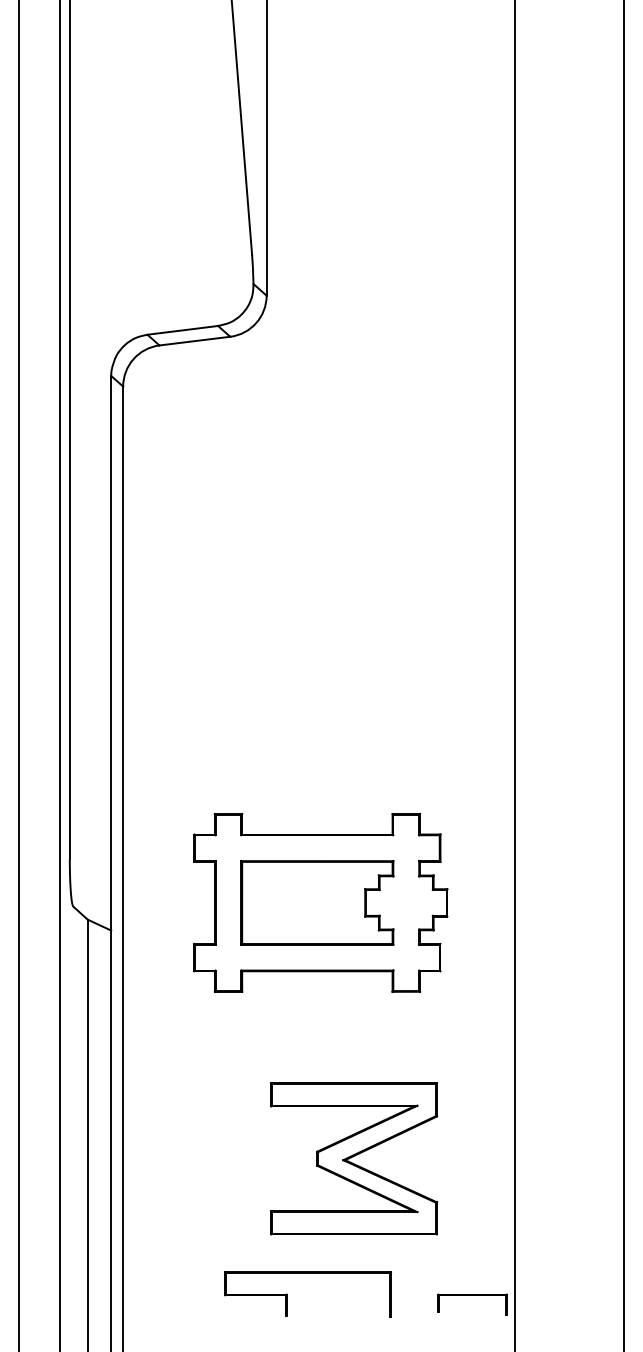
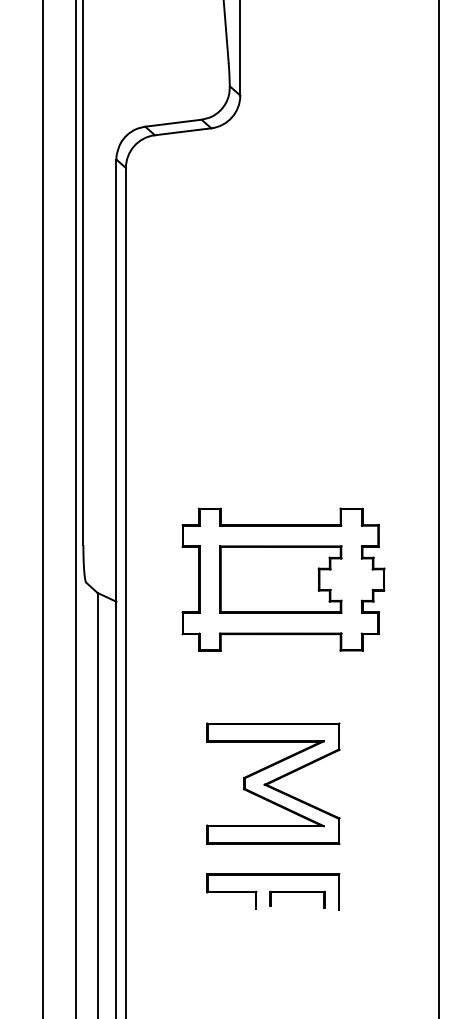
part: (354, 1158) -> (273, 783), moved
part: (472, 1295) -> (297, 892), moved

